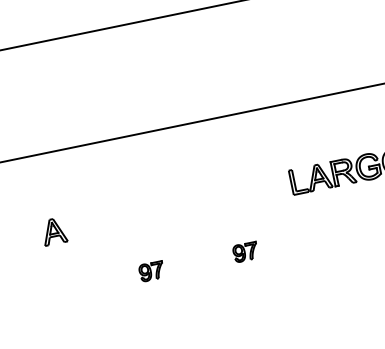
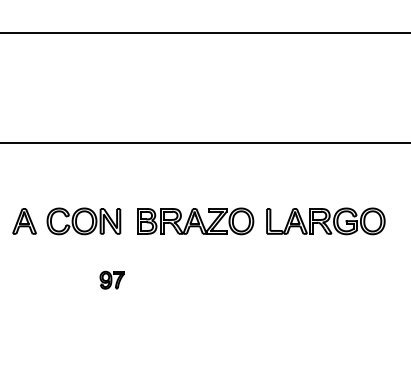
part: (221, 197) -> (195, 221), added
part: (111, 219) -> (83, 221), added
part: (244, 251) -> (207, 279), removed

